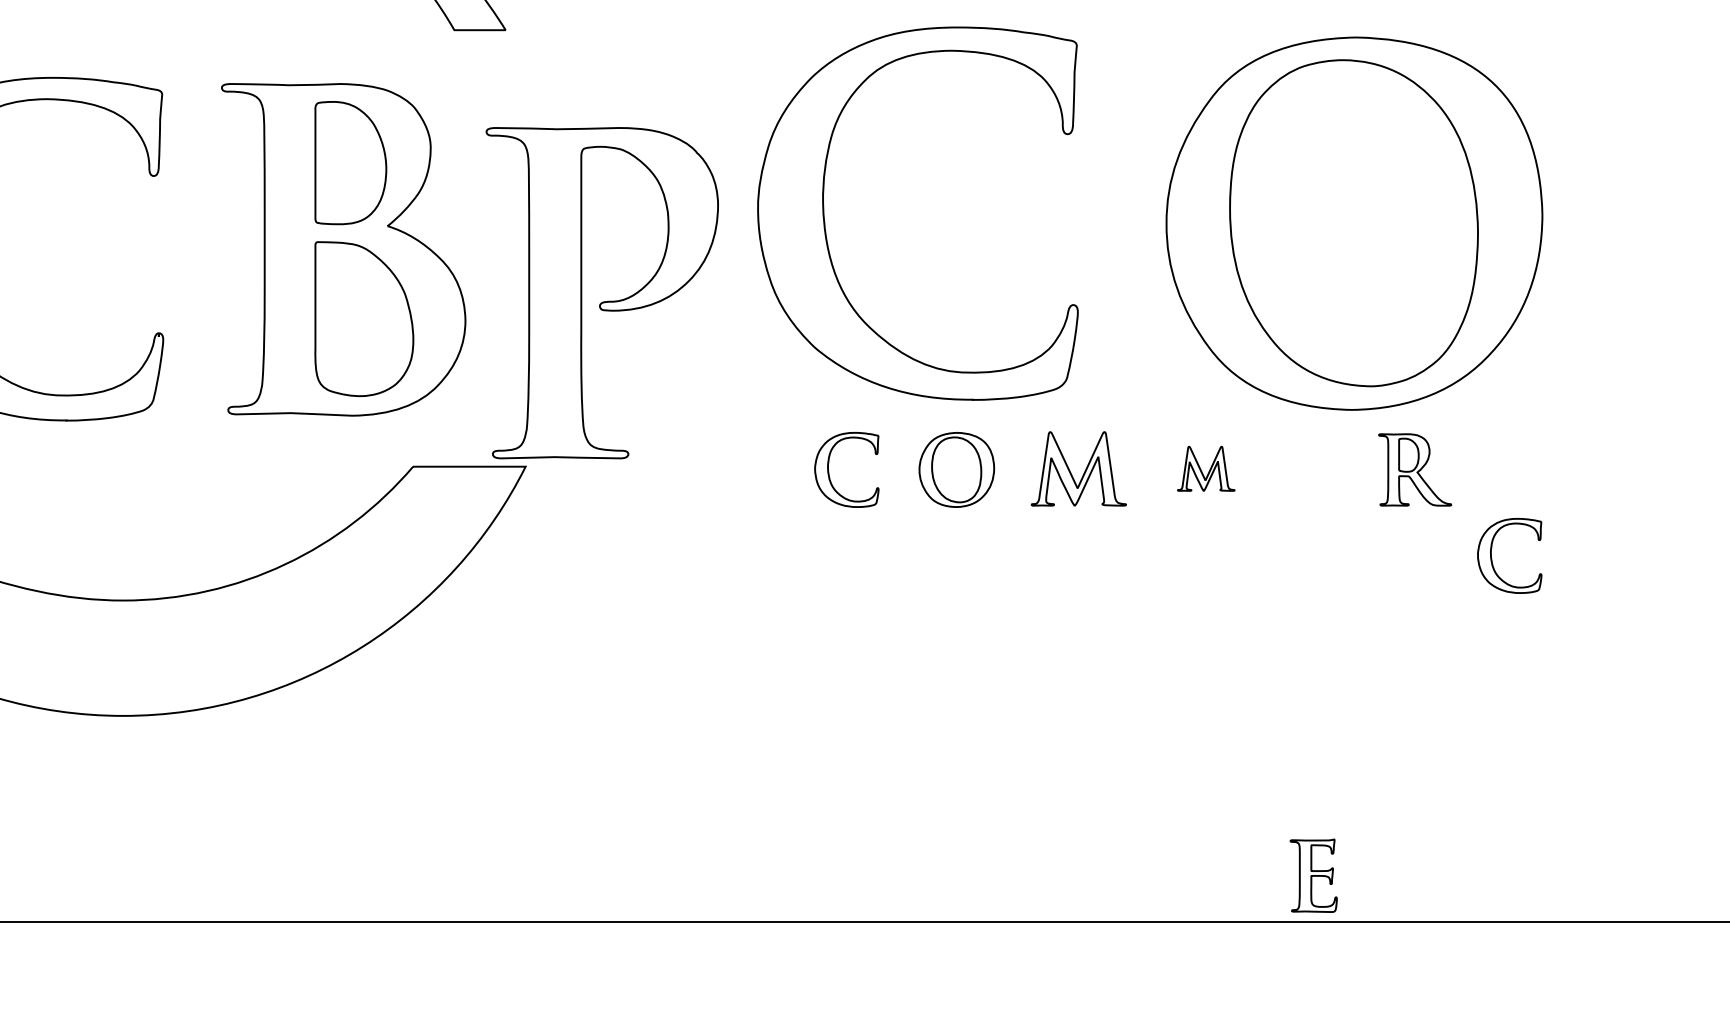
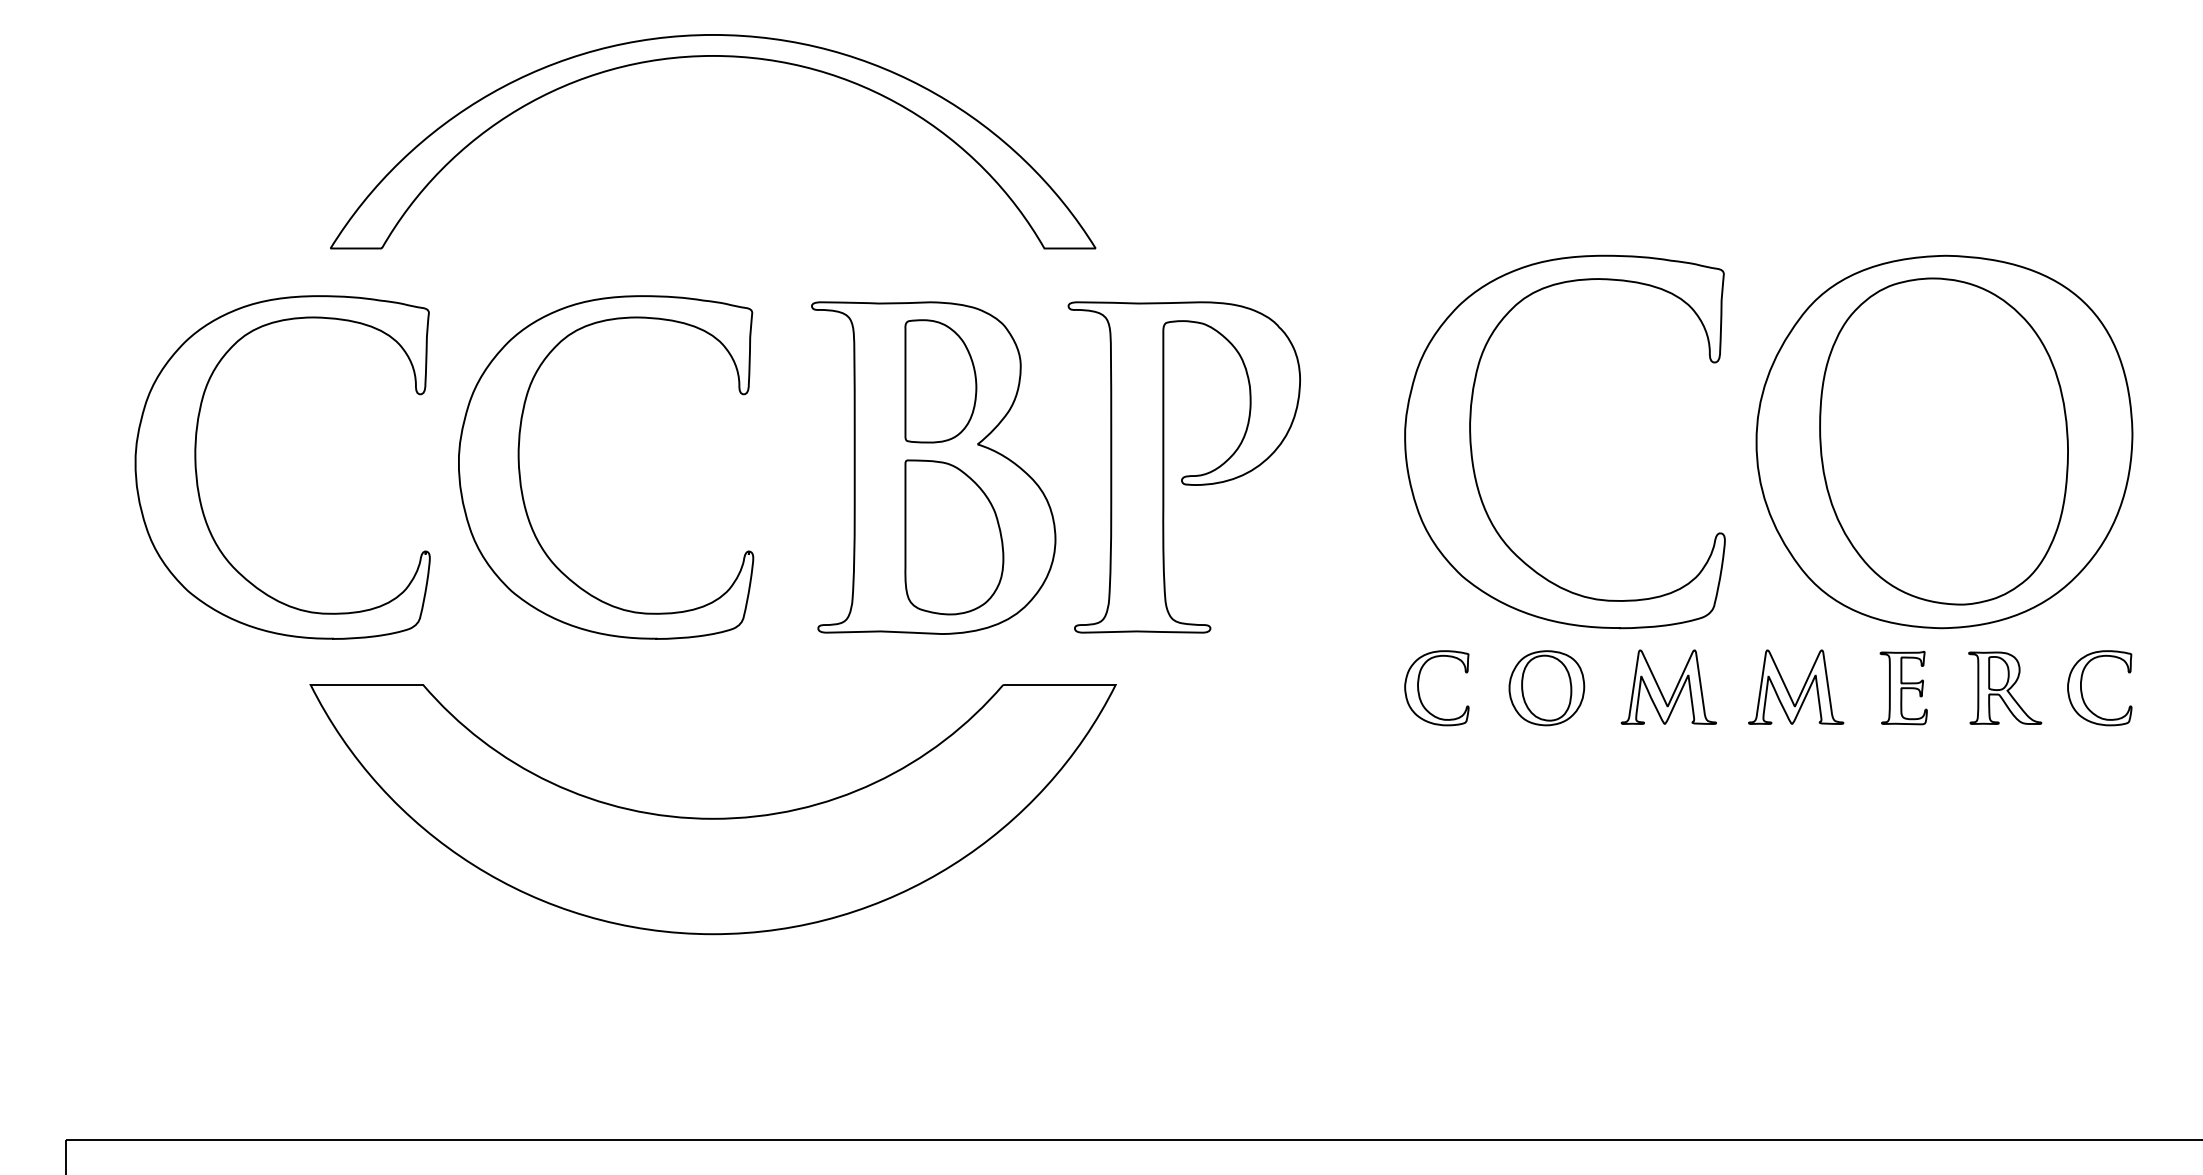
part: (825, 221) -> (1472, 449), moved
part: (603, 301) -> (1185, 475), moved
part: (1206, 468) -> (1796, 686), size x1.67
part: (1492, 558) -> (2082, 690), moved
part: (1313, 876) -> (1903, 688), moved

